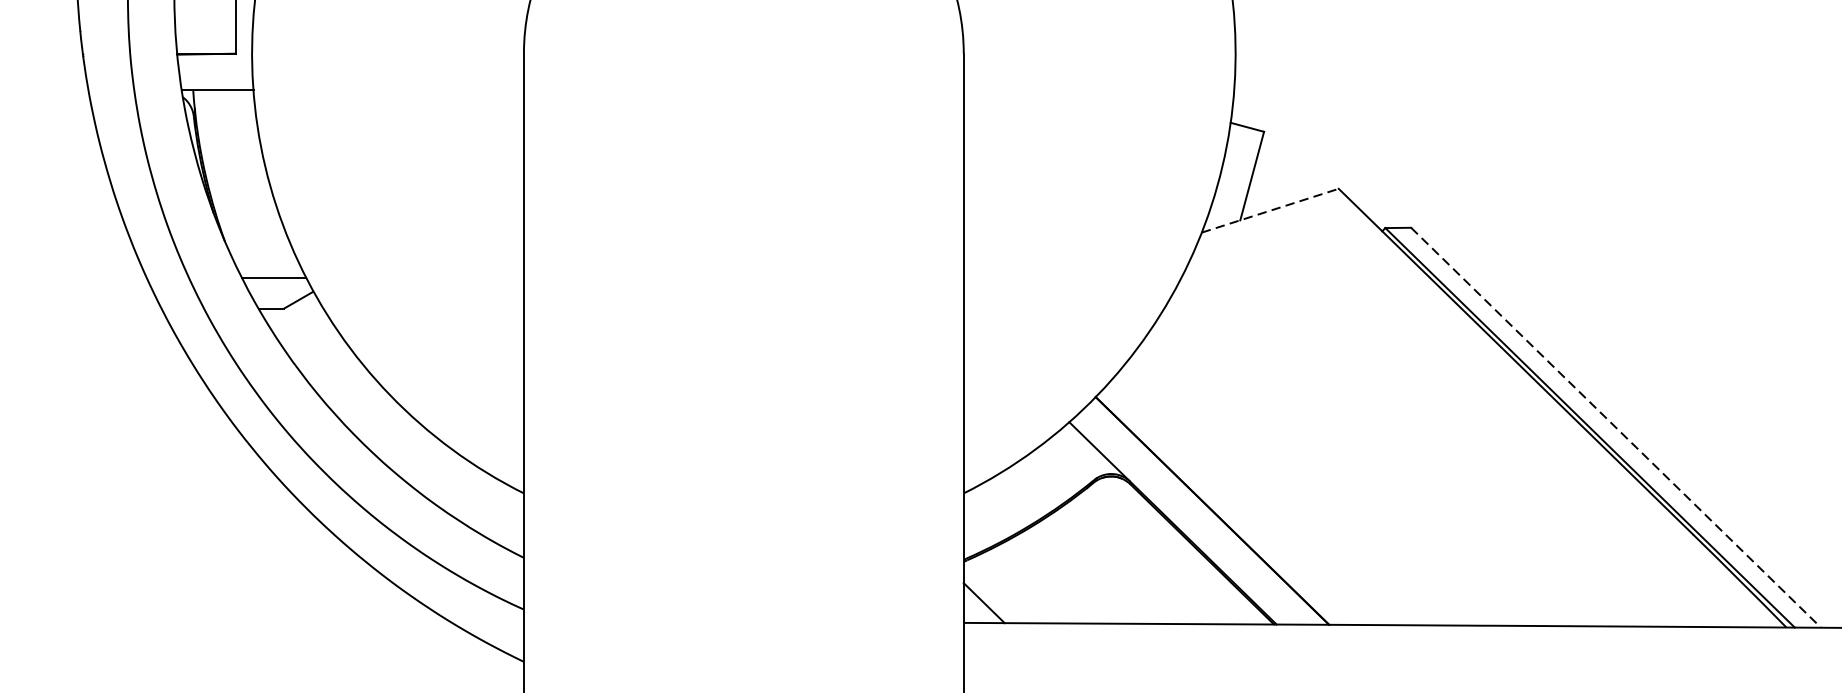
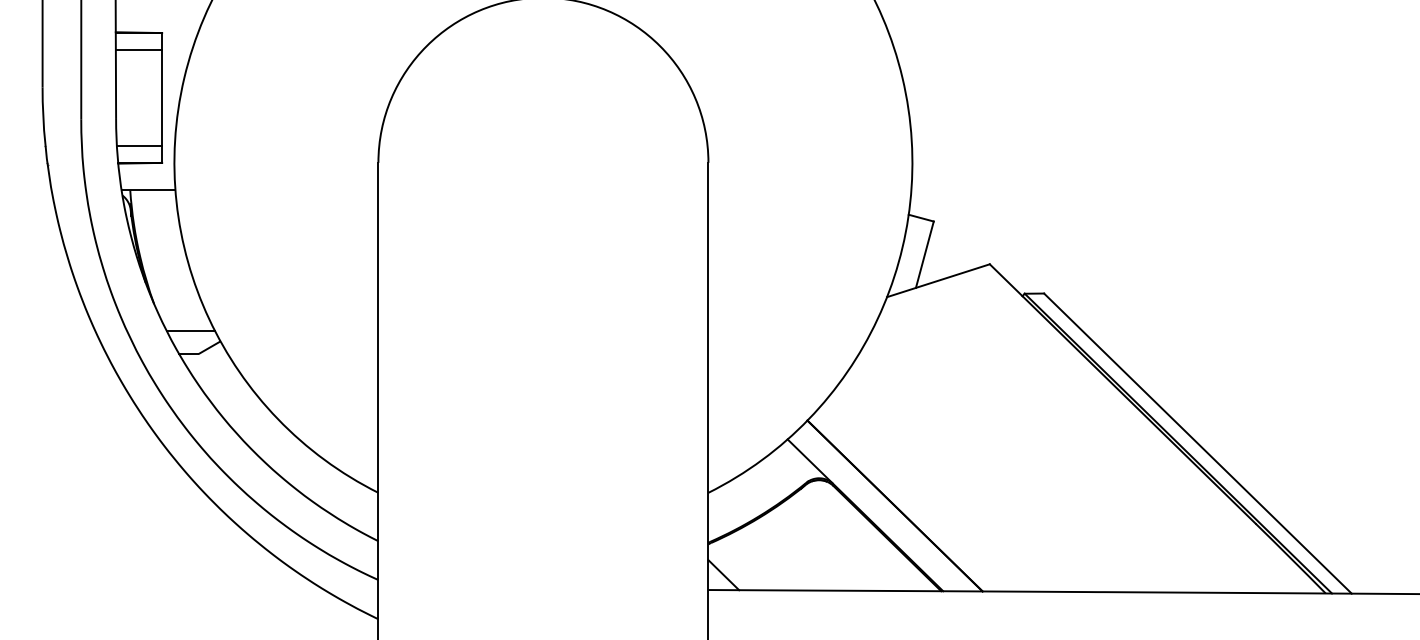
line: (205, 30) -> (139, 145), added
line: (1270, 210) -> (938, 280), dashed -> solid
line: (1615, 427) -> (1197, 443), dashed -> solid

